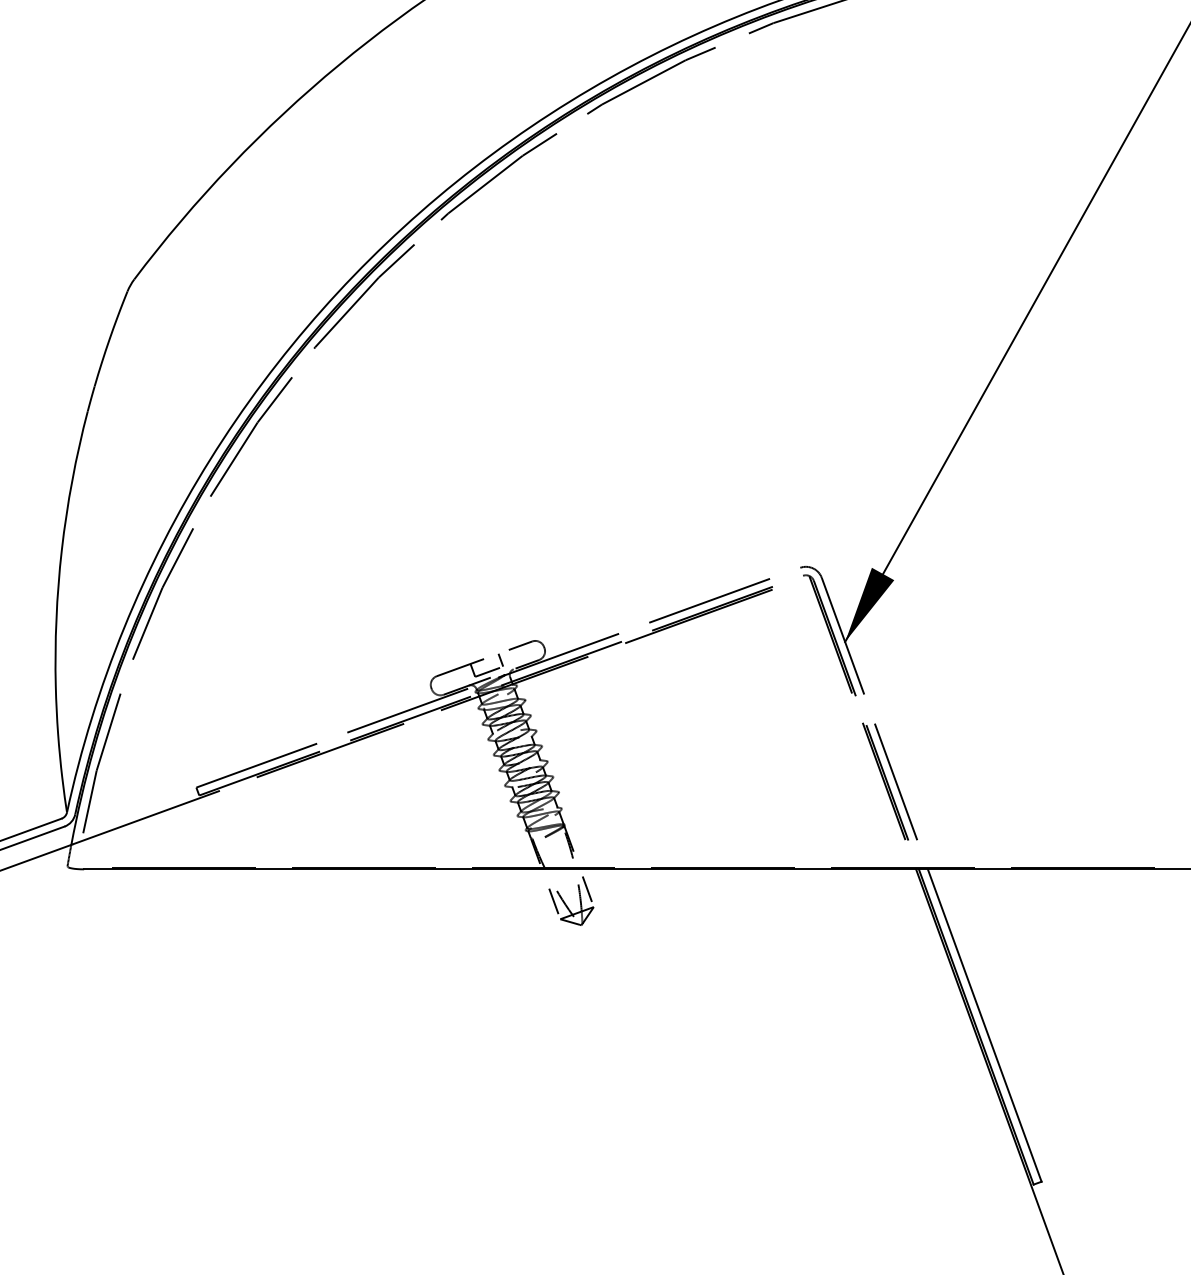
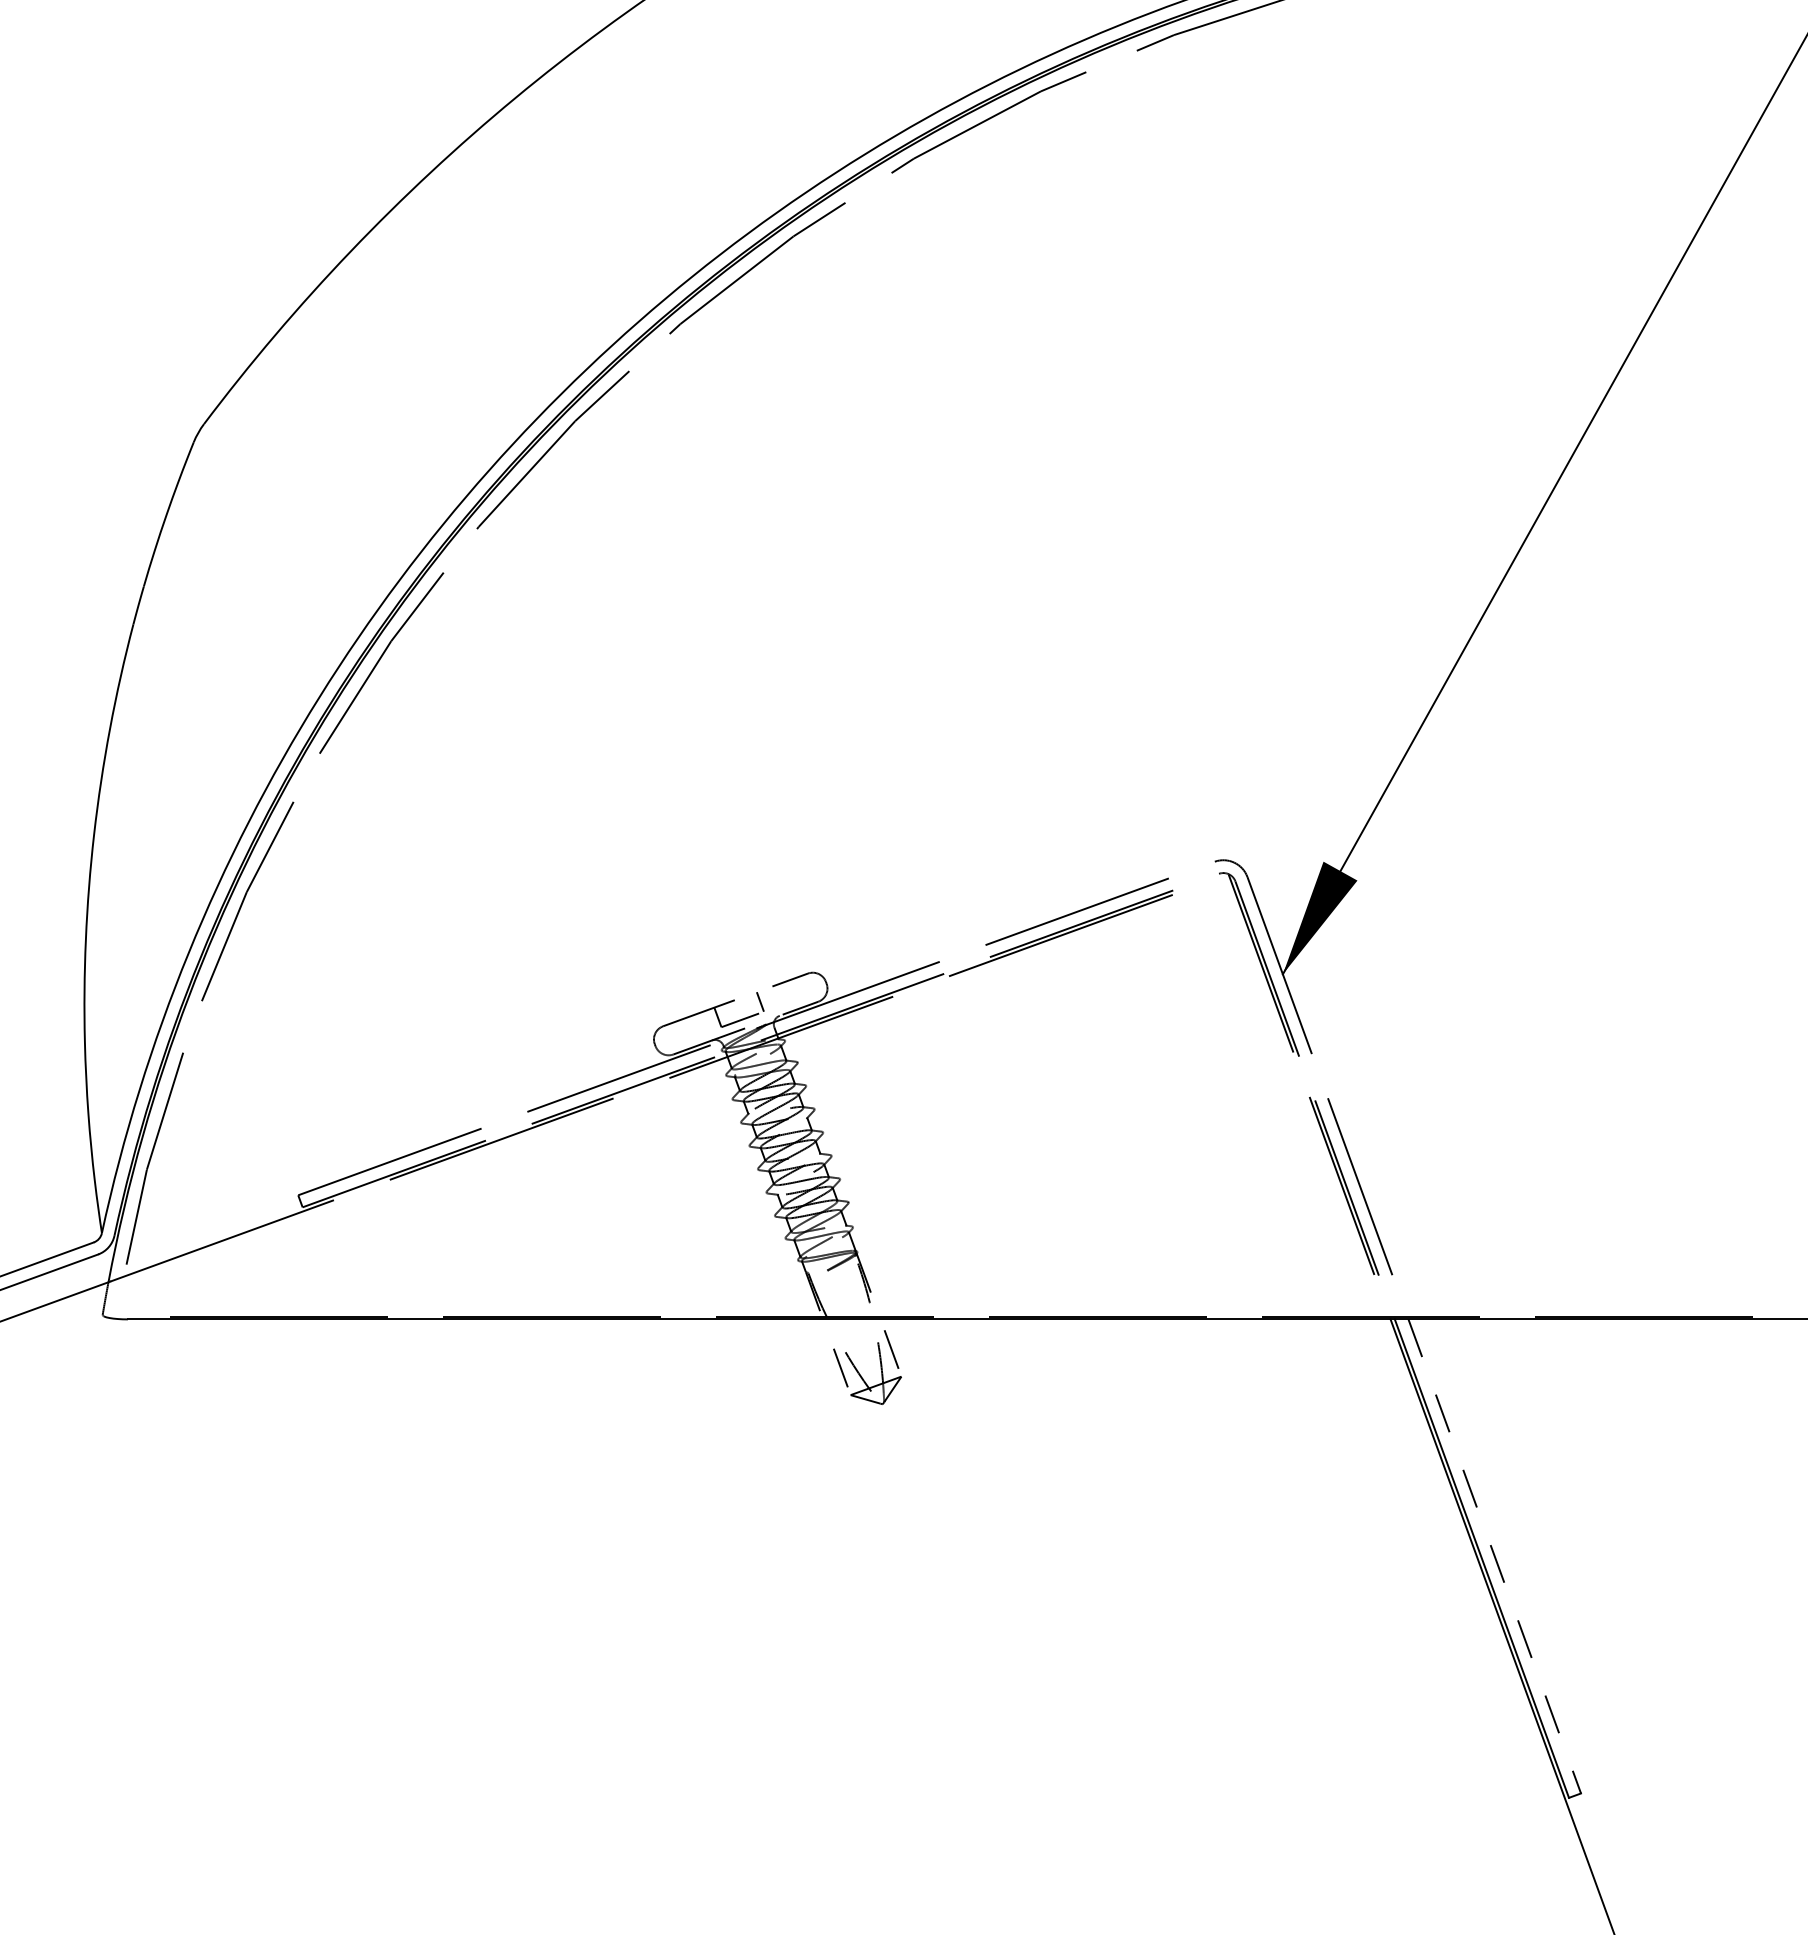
line: (984, 1026) -> (1494, 1557), solid -> dashed

